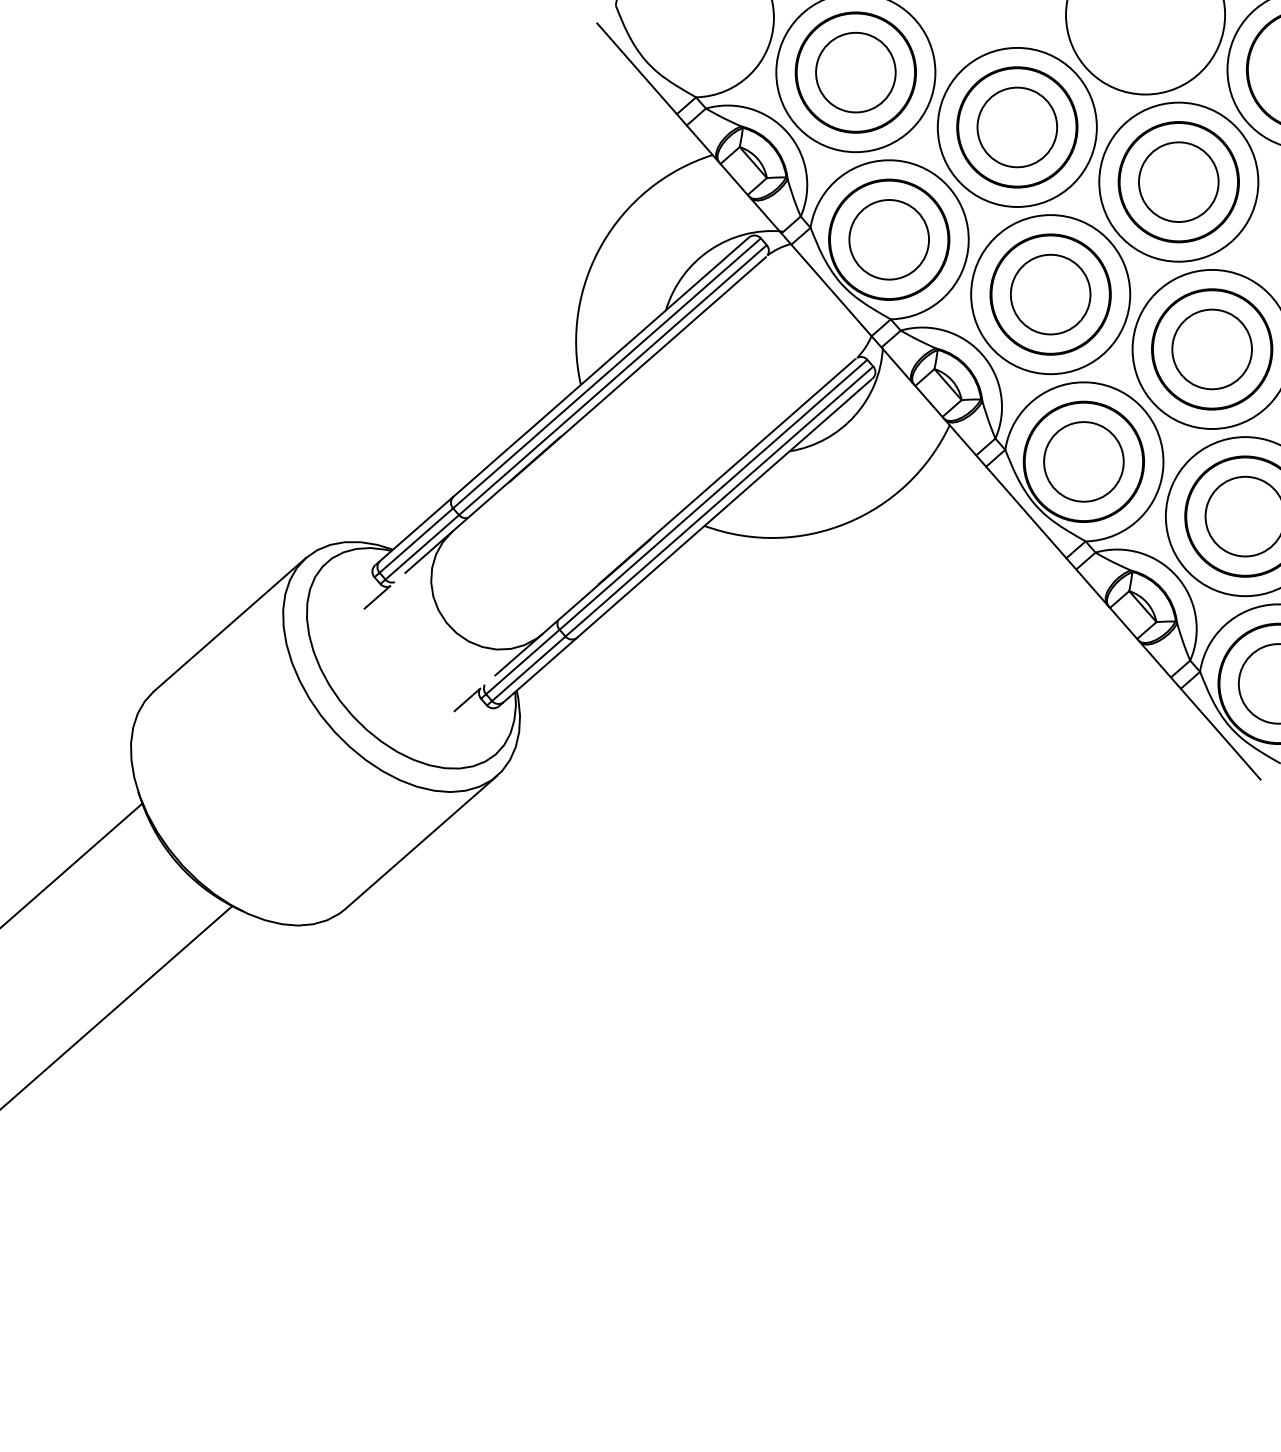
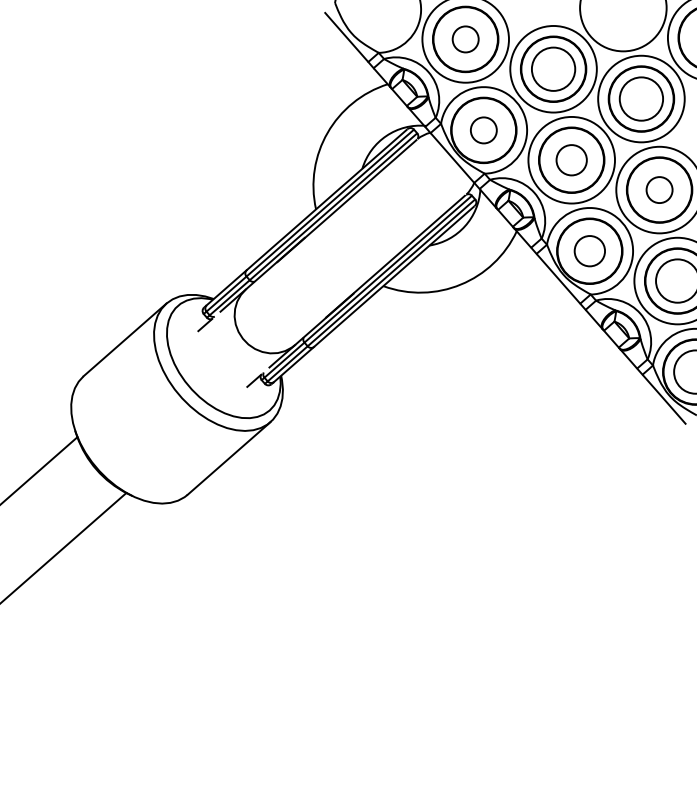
circle: (855, 72) -> (465, 39), size x0.6
circle: (888, 239) -> (483, 130), size x0.6
circle: (1050, 293) -> (571, 159), size x0.7
circle: (1211, 348) -> (659, 189), size x0.6
circle: (1083, 460) -> (589, 250), size x0.7

